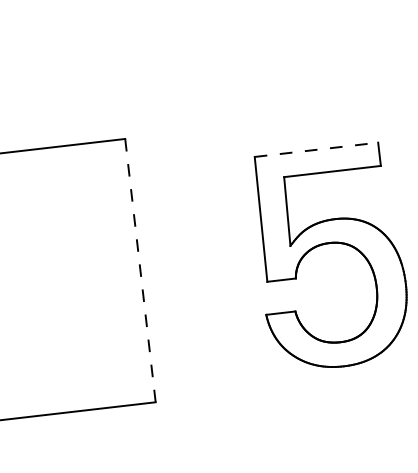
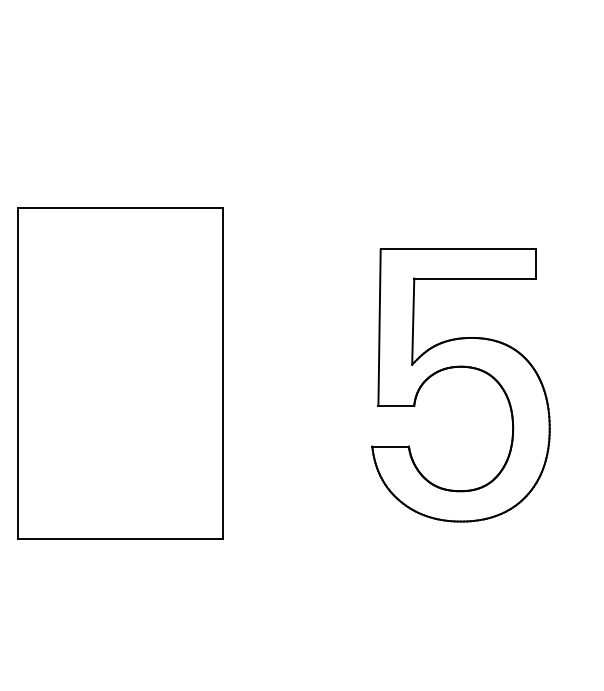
line: (316, 149) -> (458, 249), dashed -> solid
line: (140, 270) -> (222, 373), dashed -> solid

